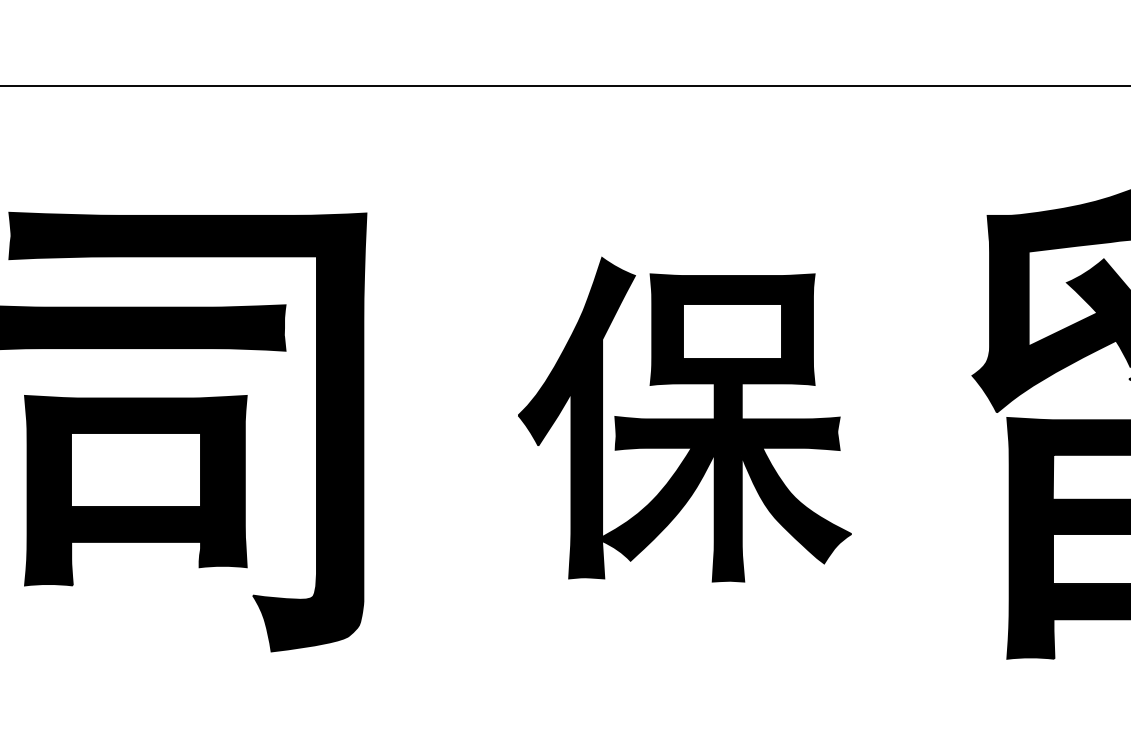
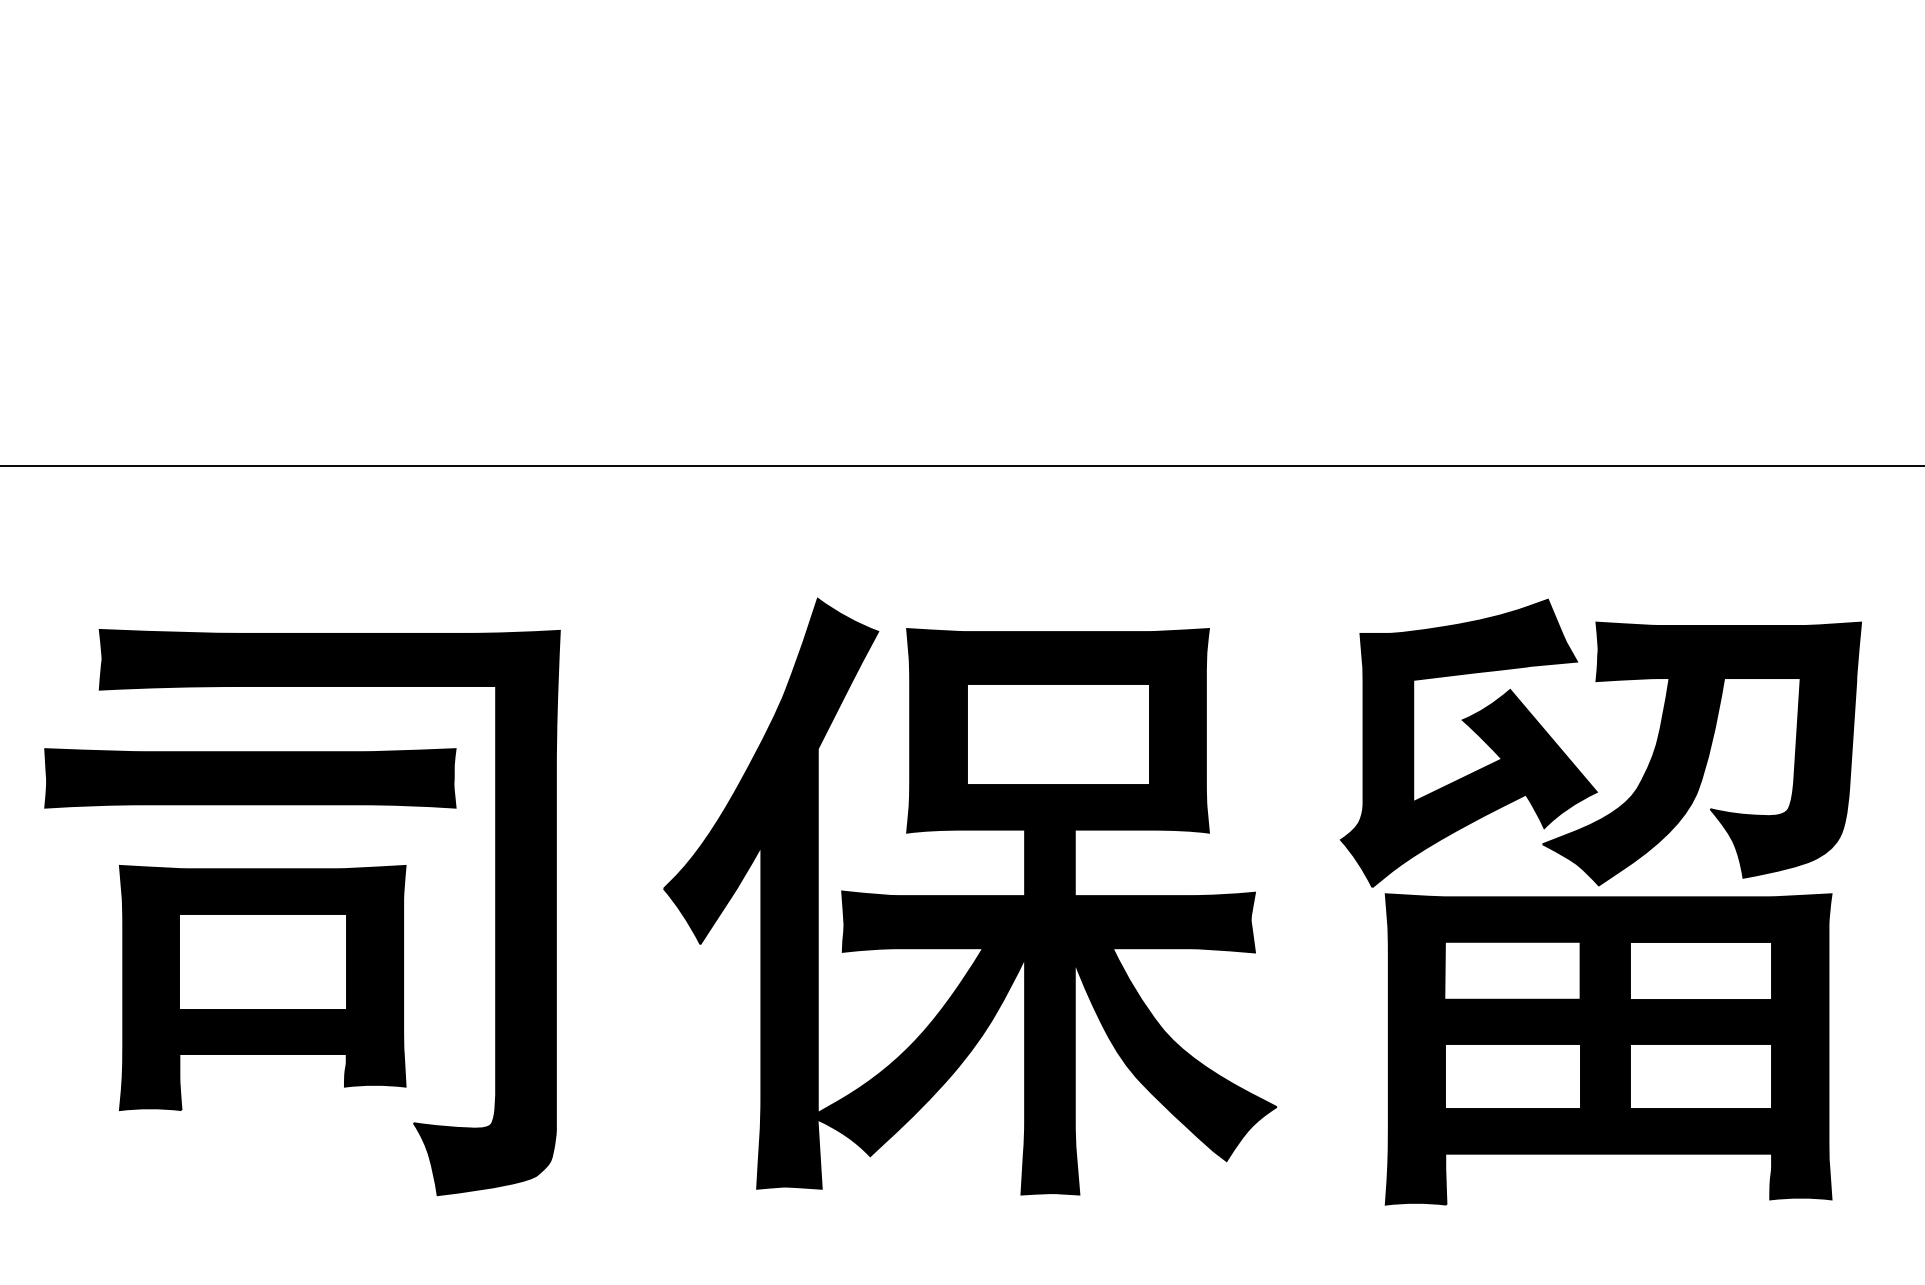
part: (685, 419) -> (970, 896), size x1.43

